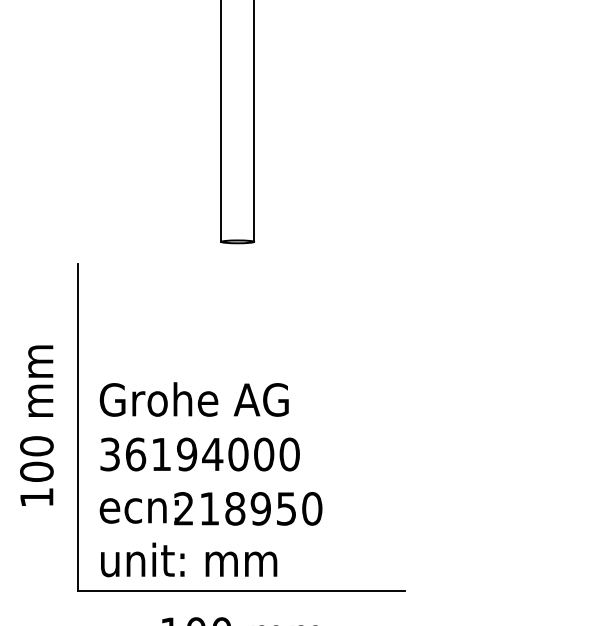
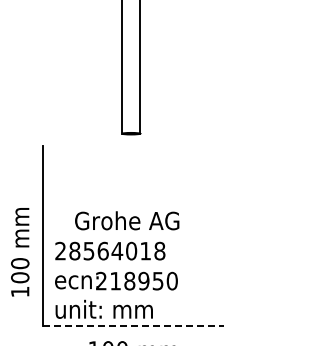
text: (194, 398) -> (127, 220), moved
text: (37, 426) -> (20, 252), moved
text: (200, 453) -> (110, 250), 36194000 -> 28564018
line: (241, 590) -> (133, 326), solid -> dashed

